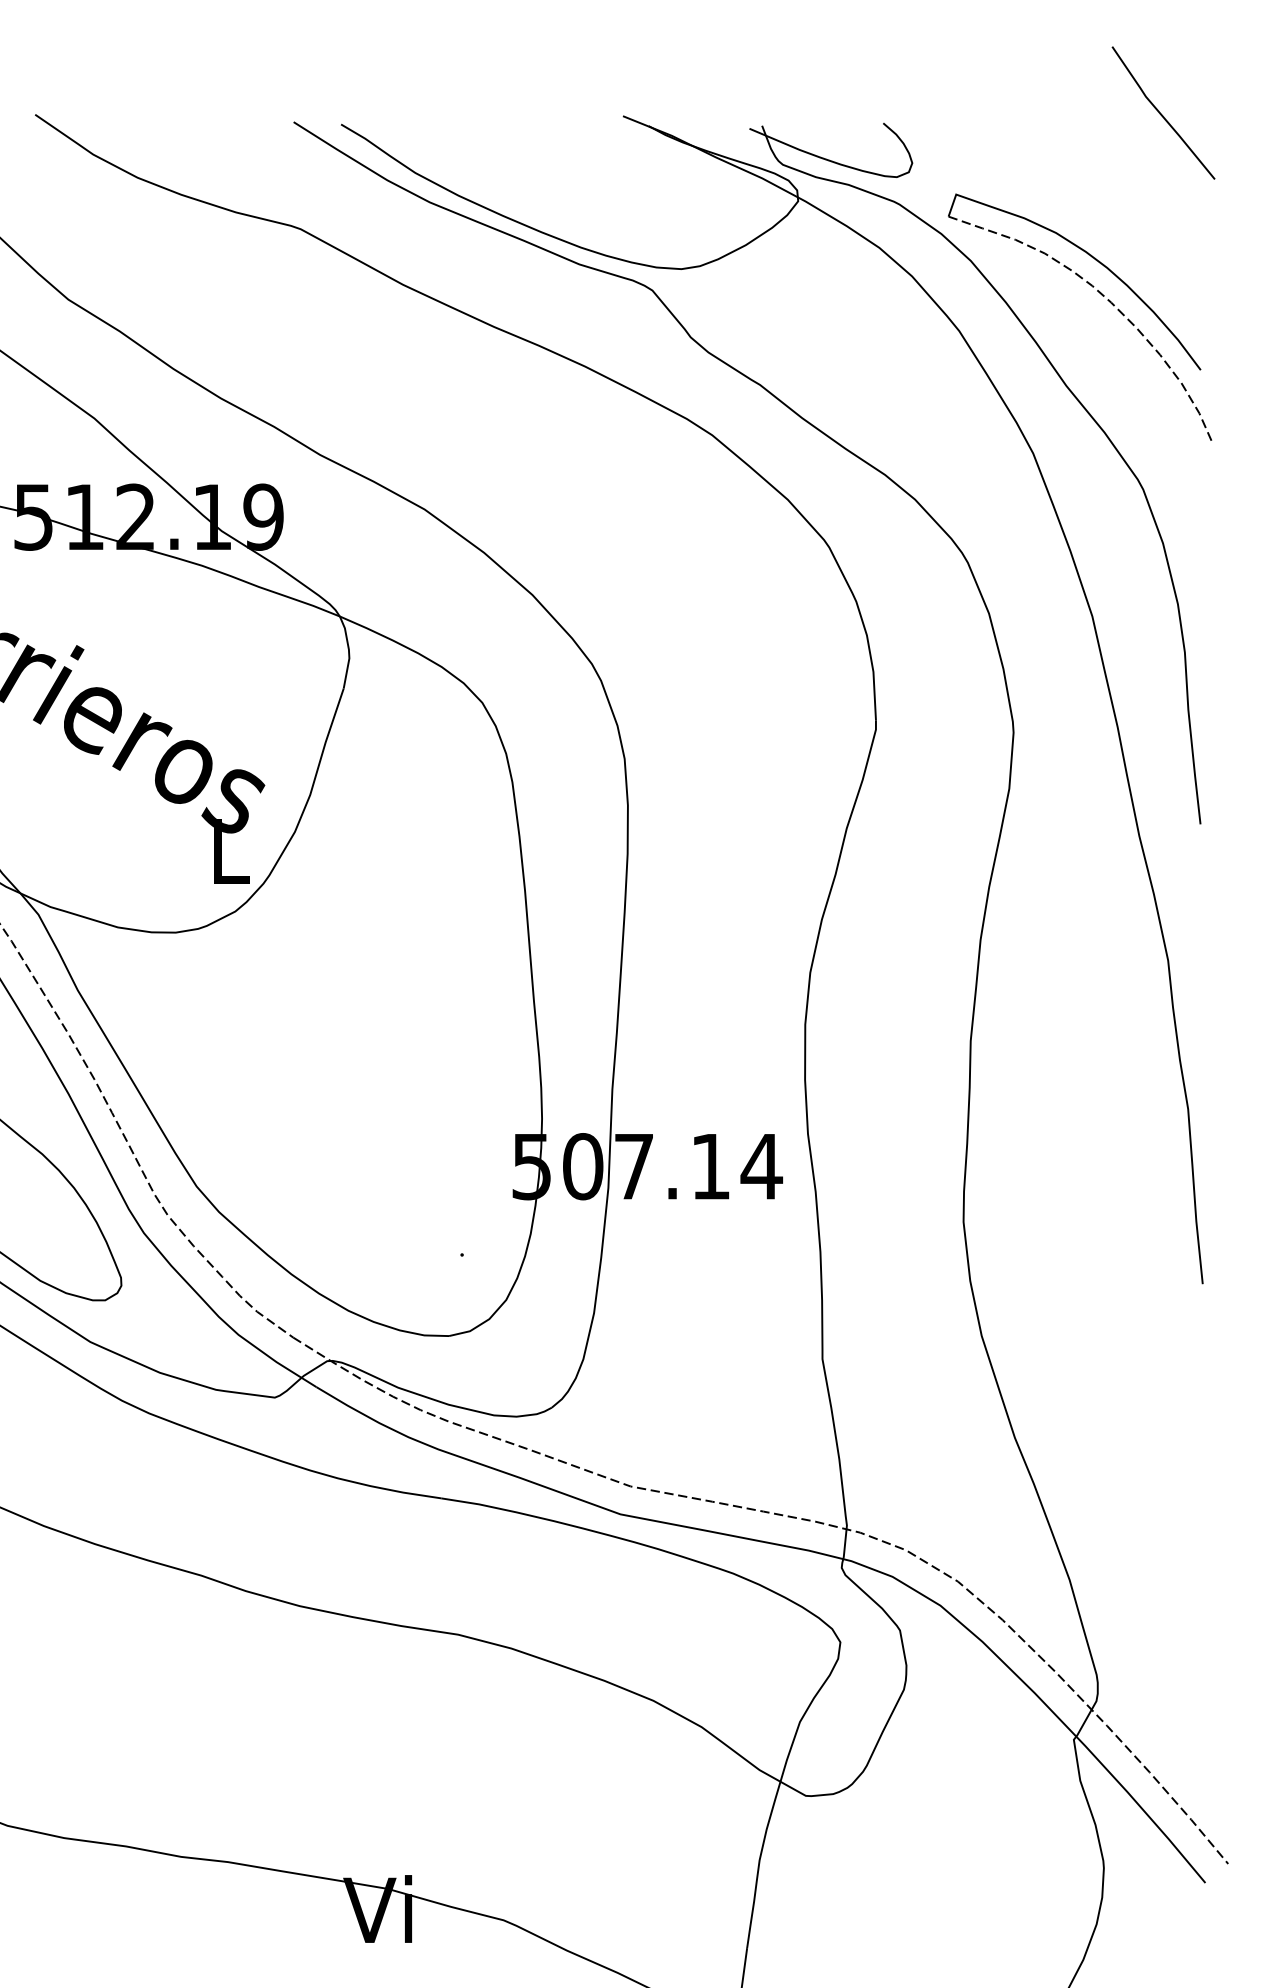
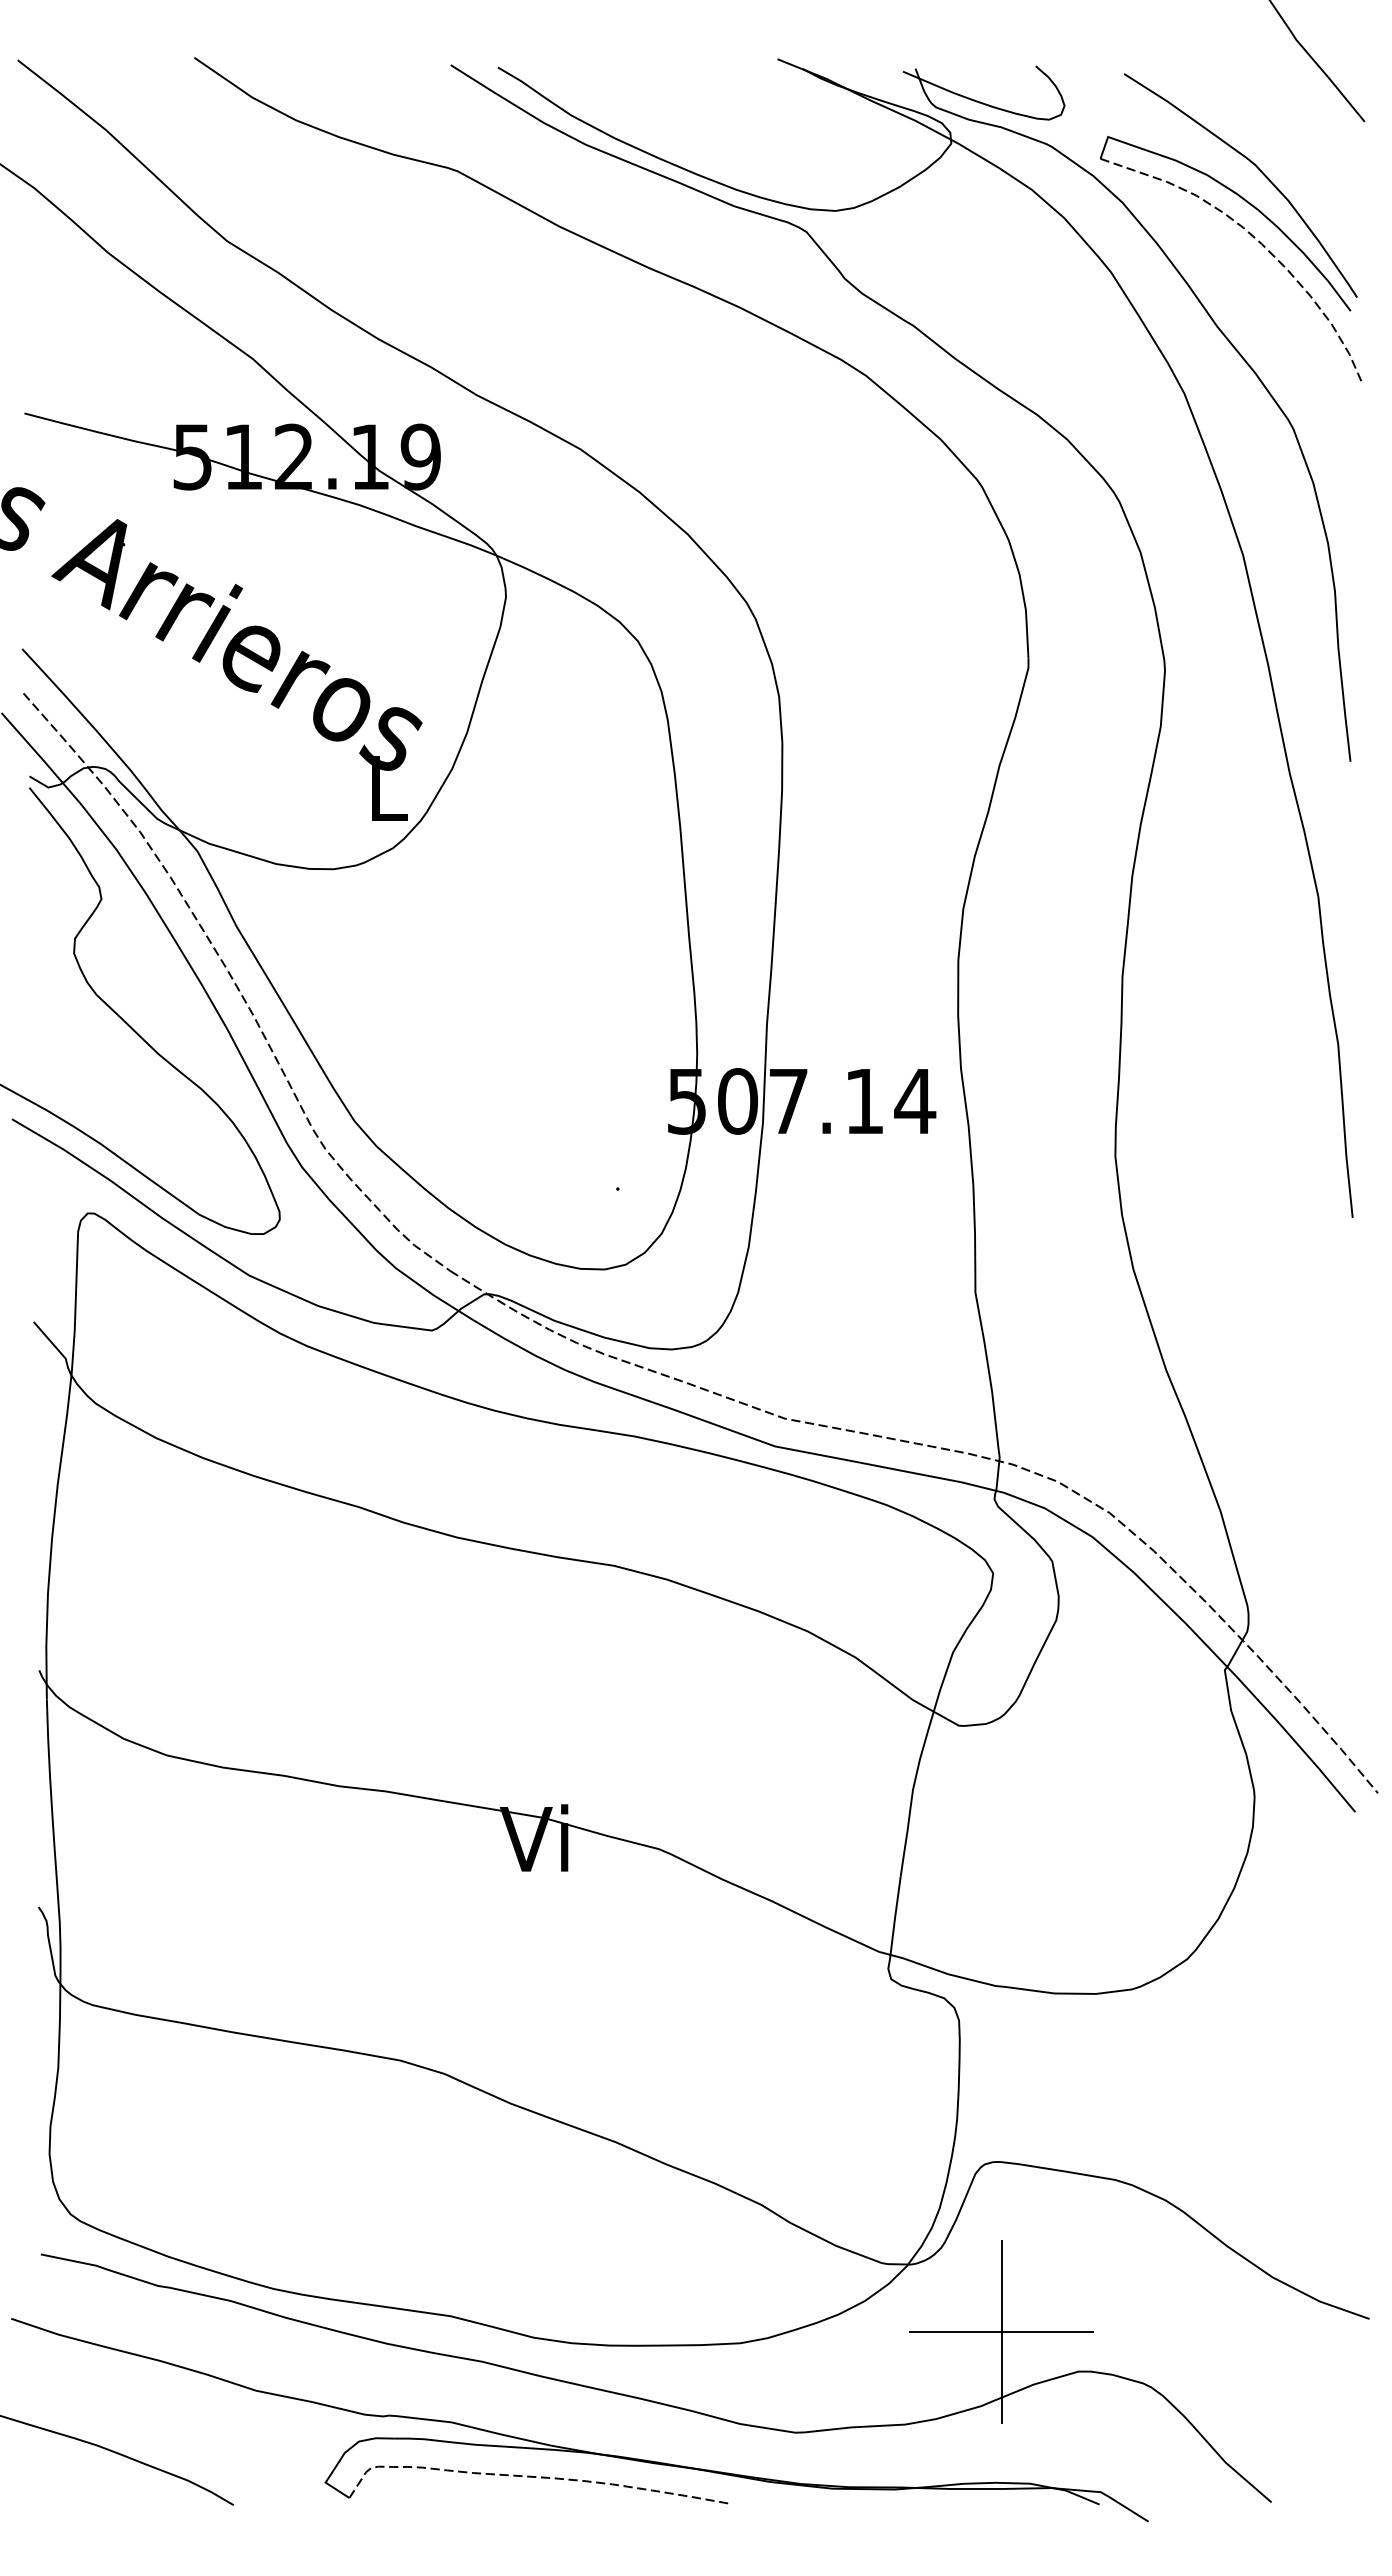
curve: (1106, 226) -> (1257, 168), added

